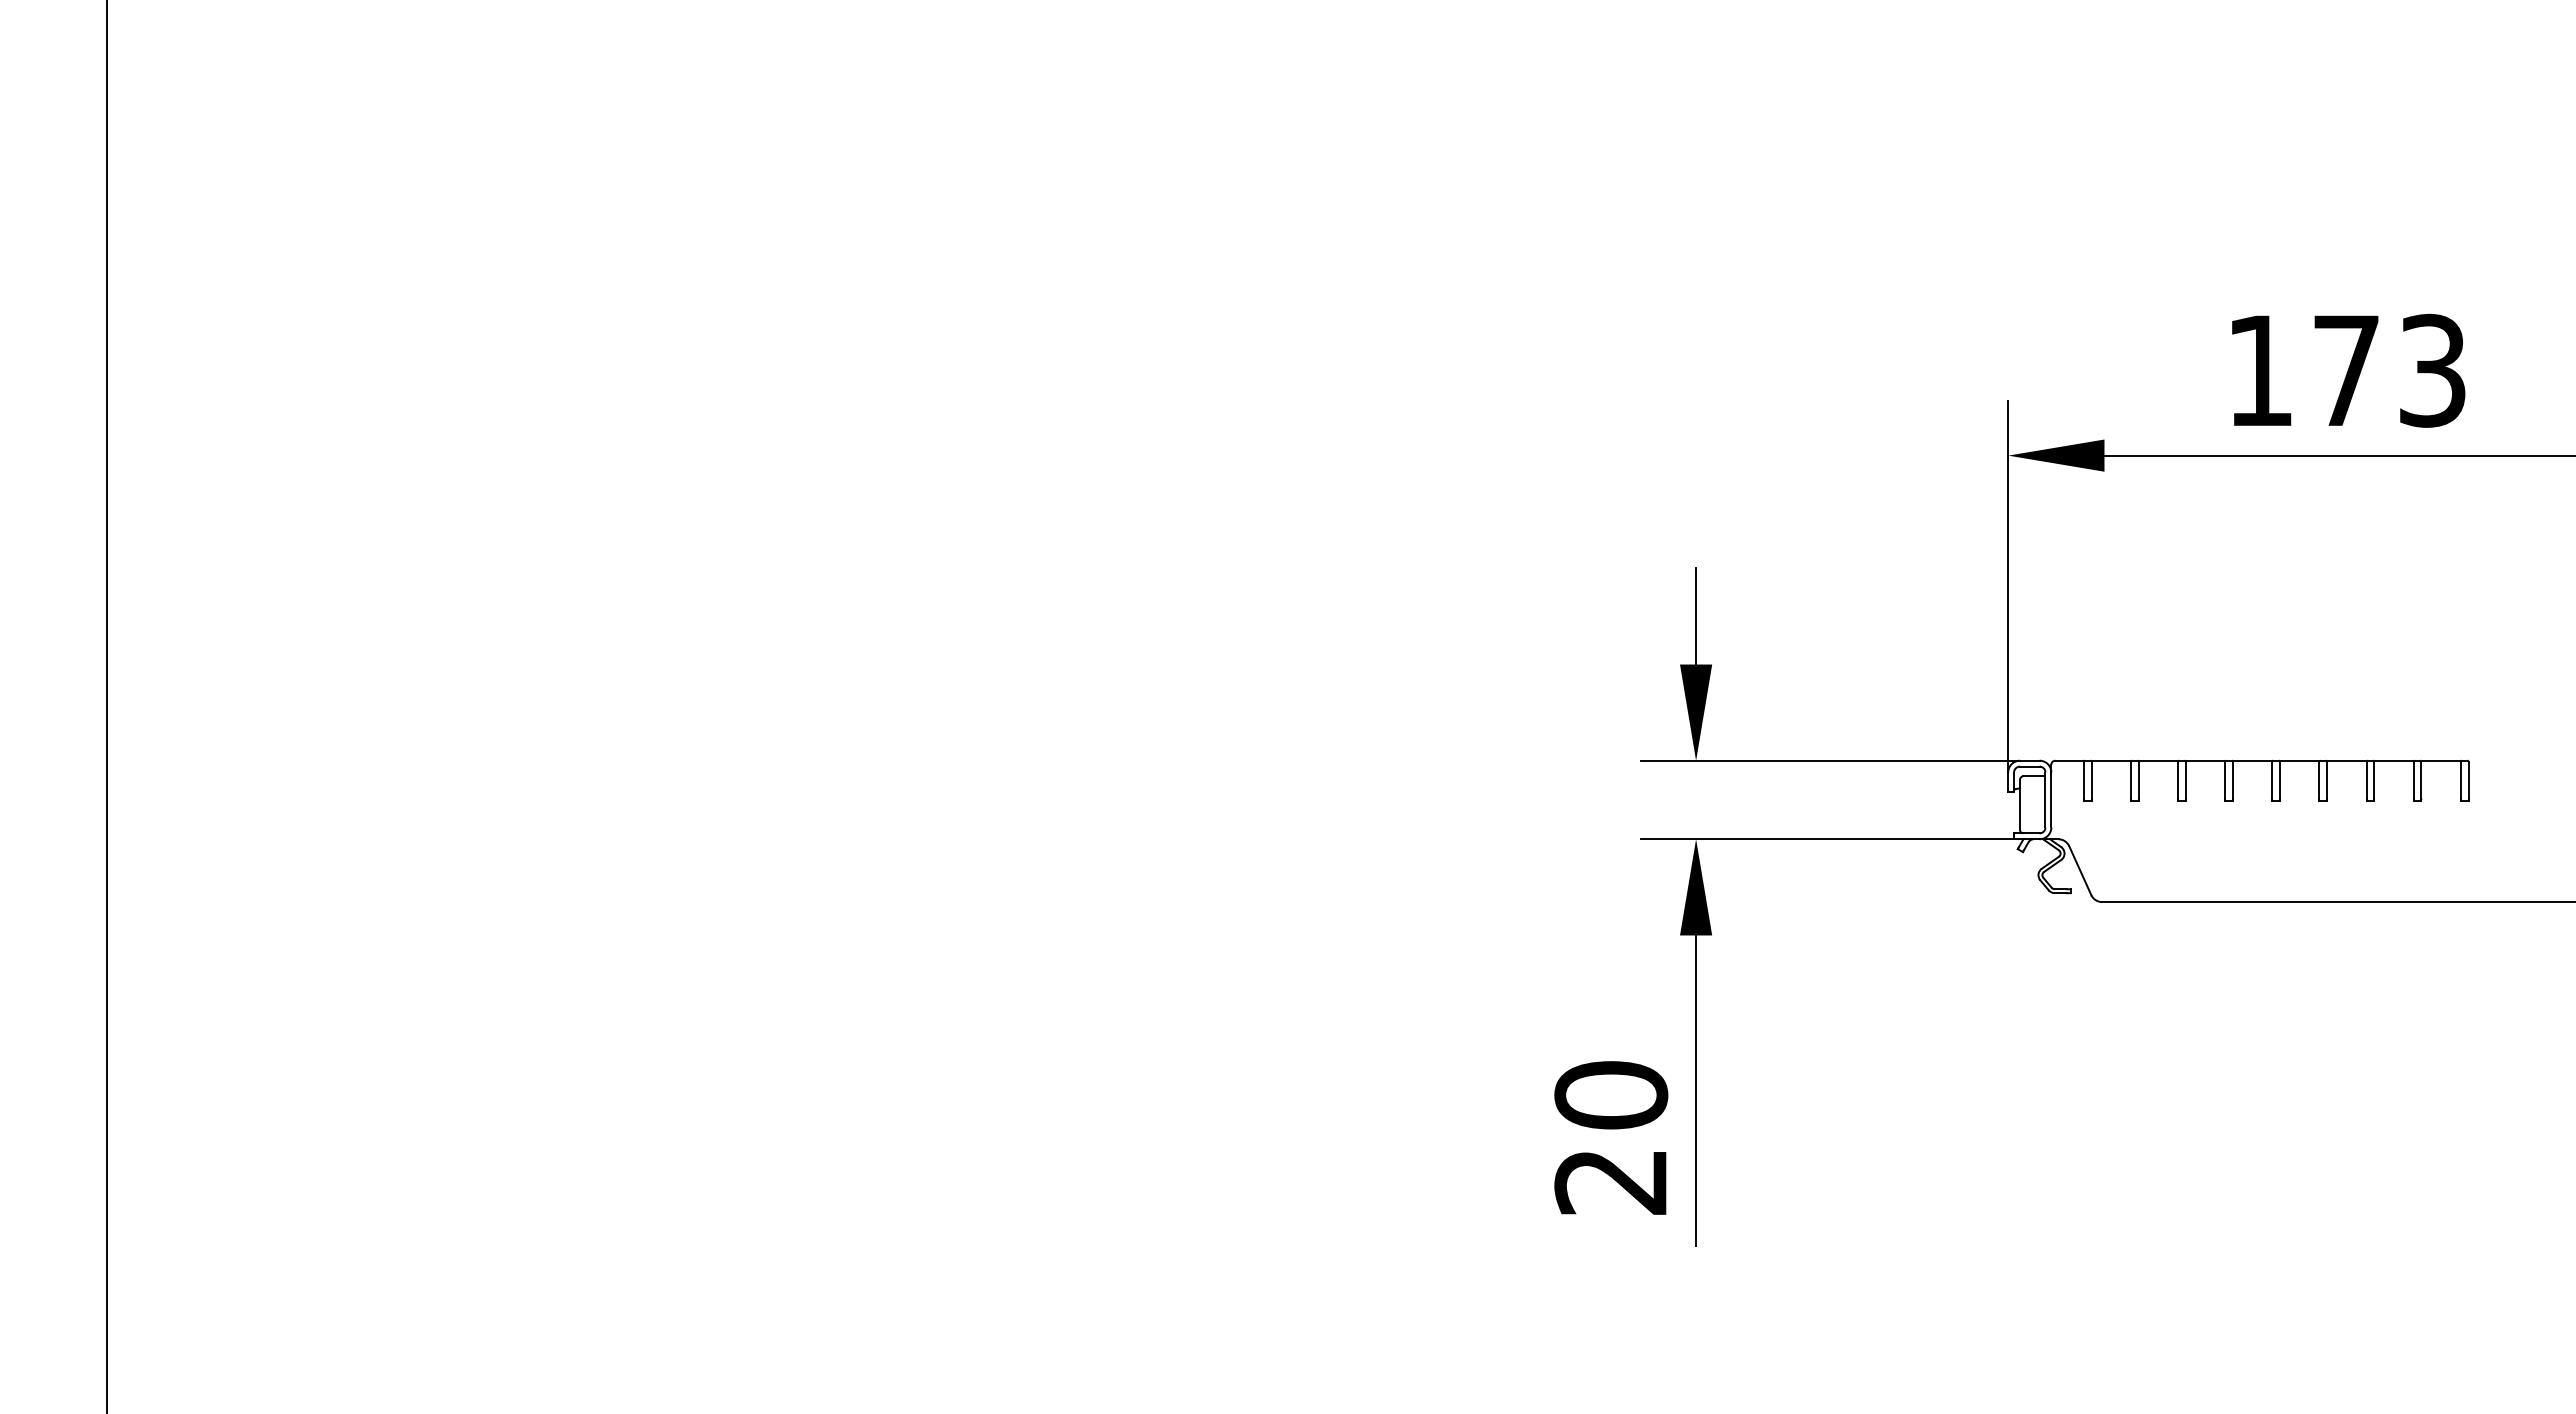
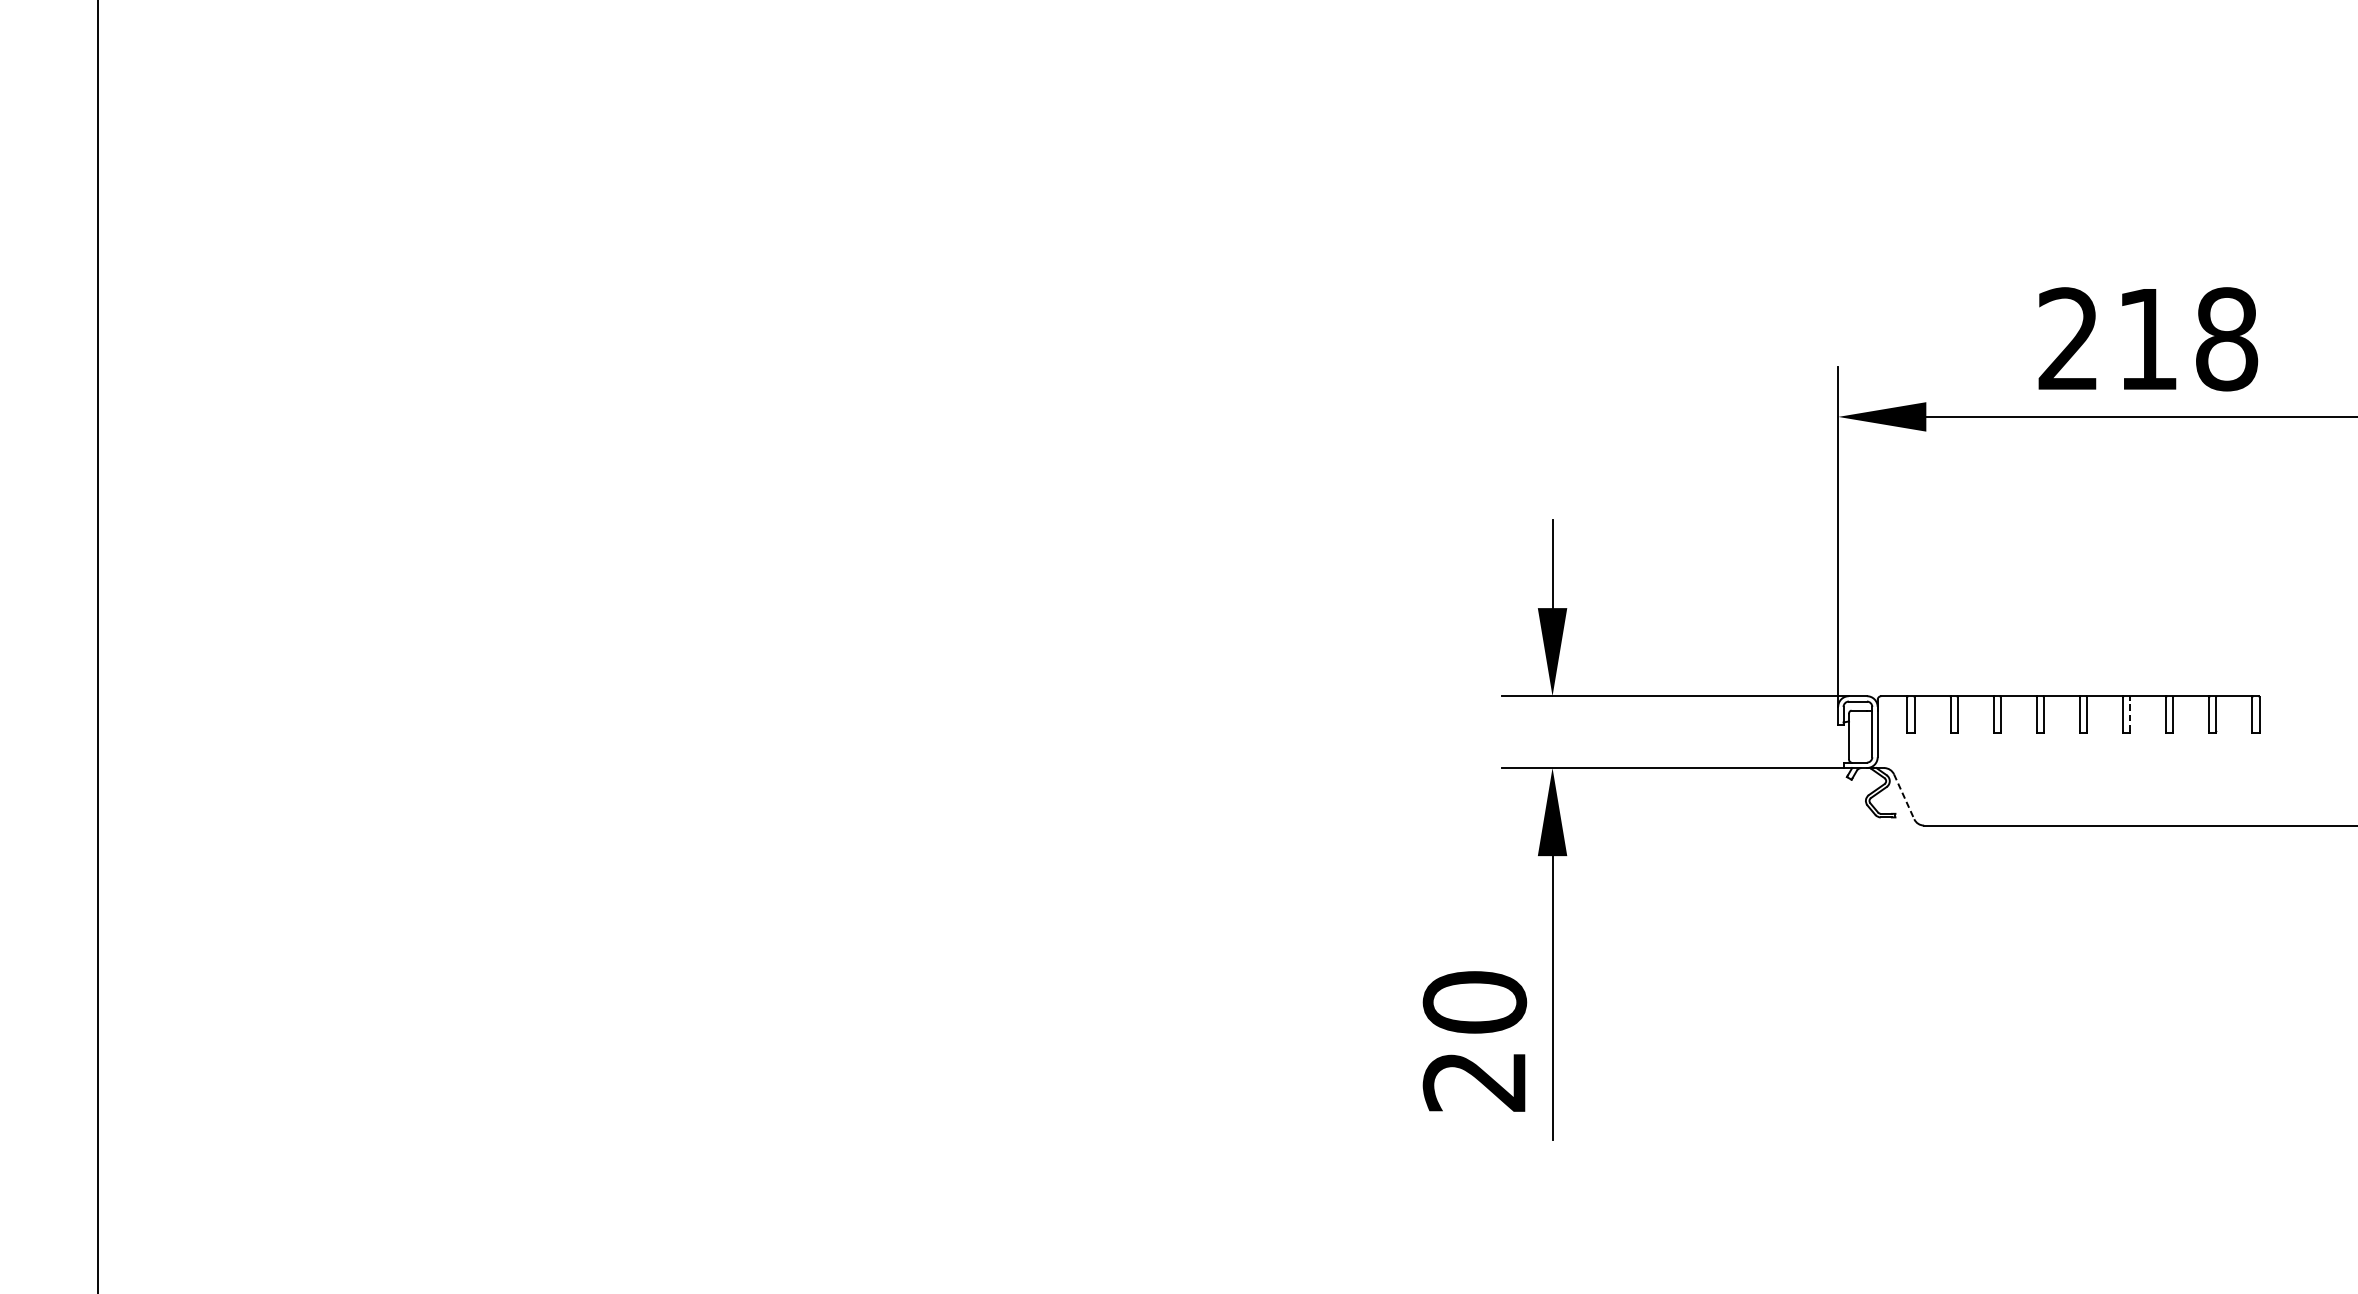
text: (2346, 370) -> (2147, 339), 173 -> 218
line: (2327, 779) -> (2130, 713), solid -> dashed
line: (2080, 870) -> (1904, 796), solid -> dashed

